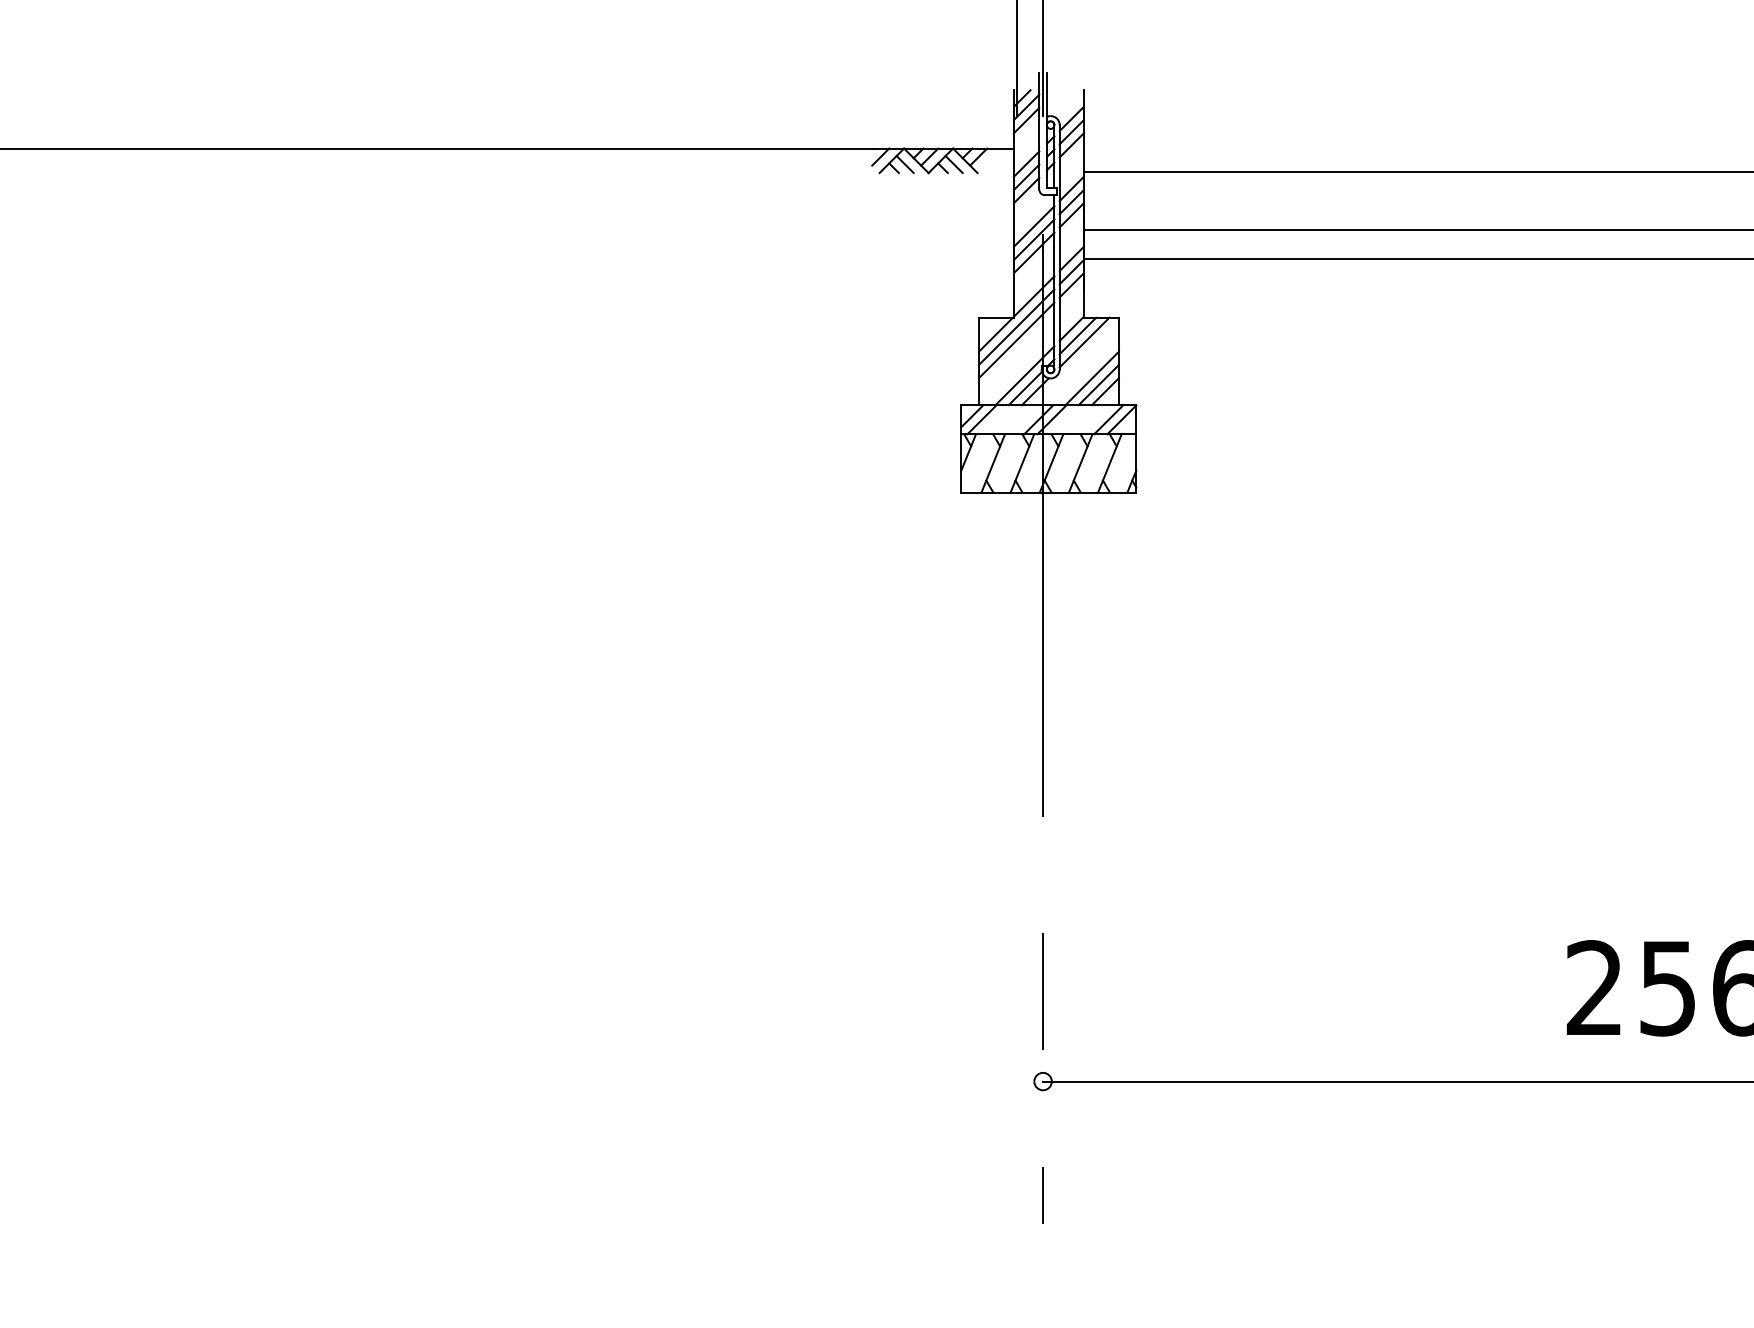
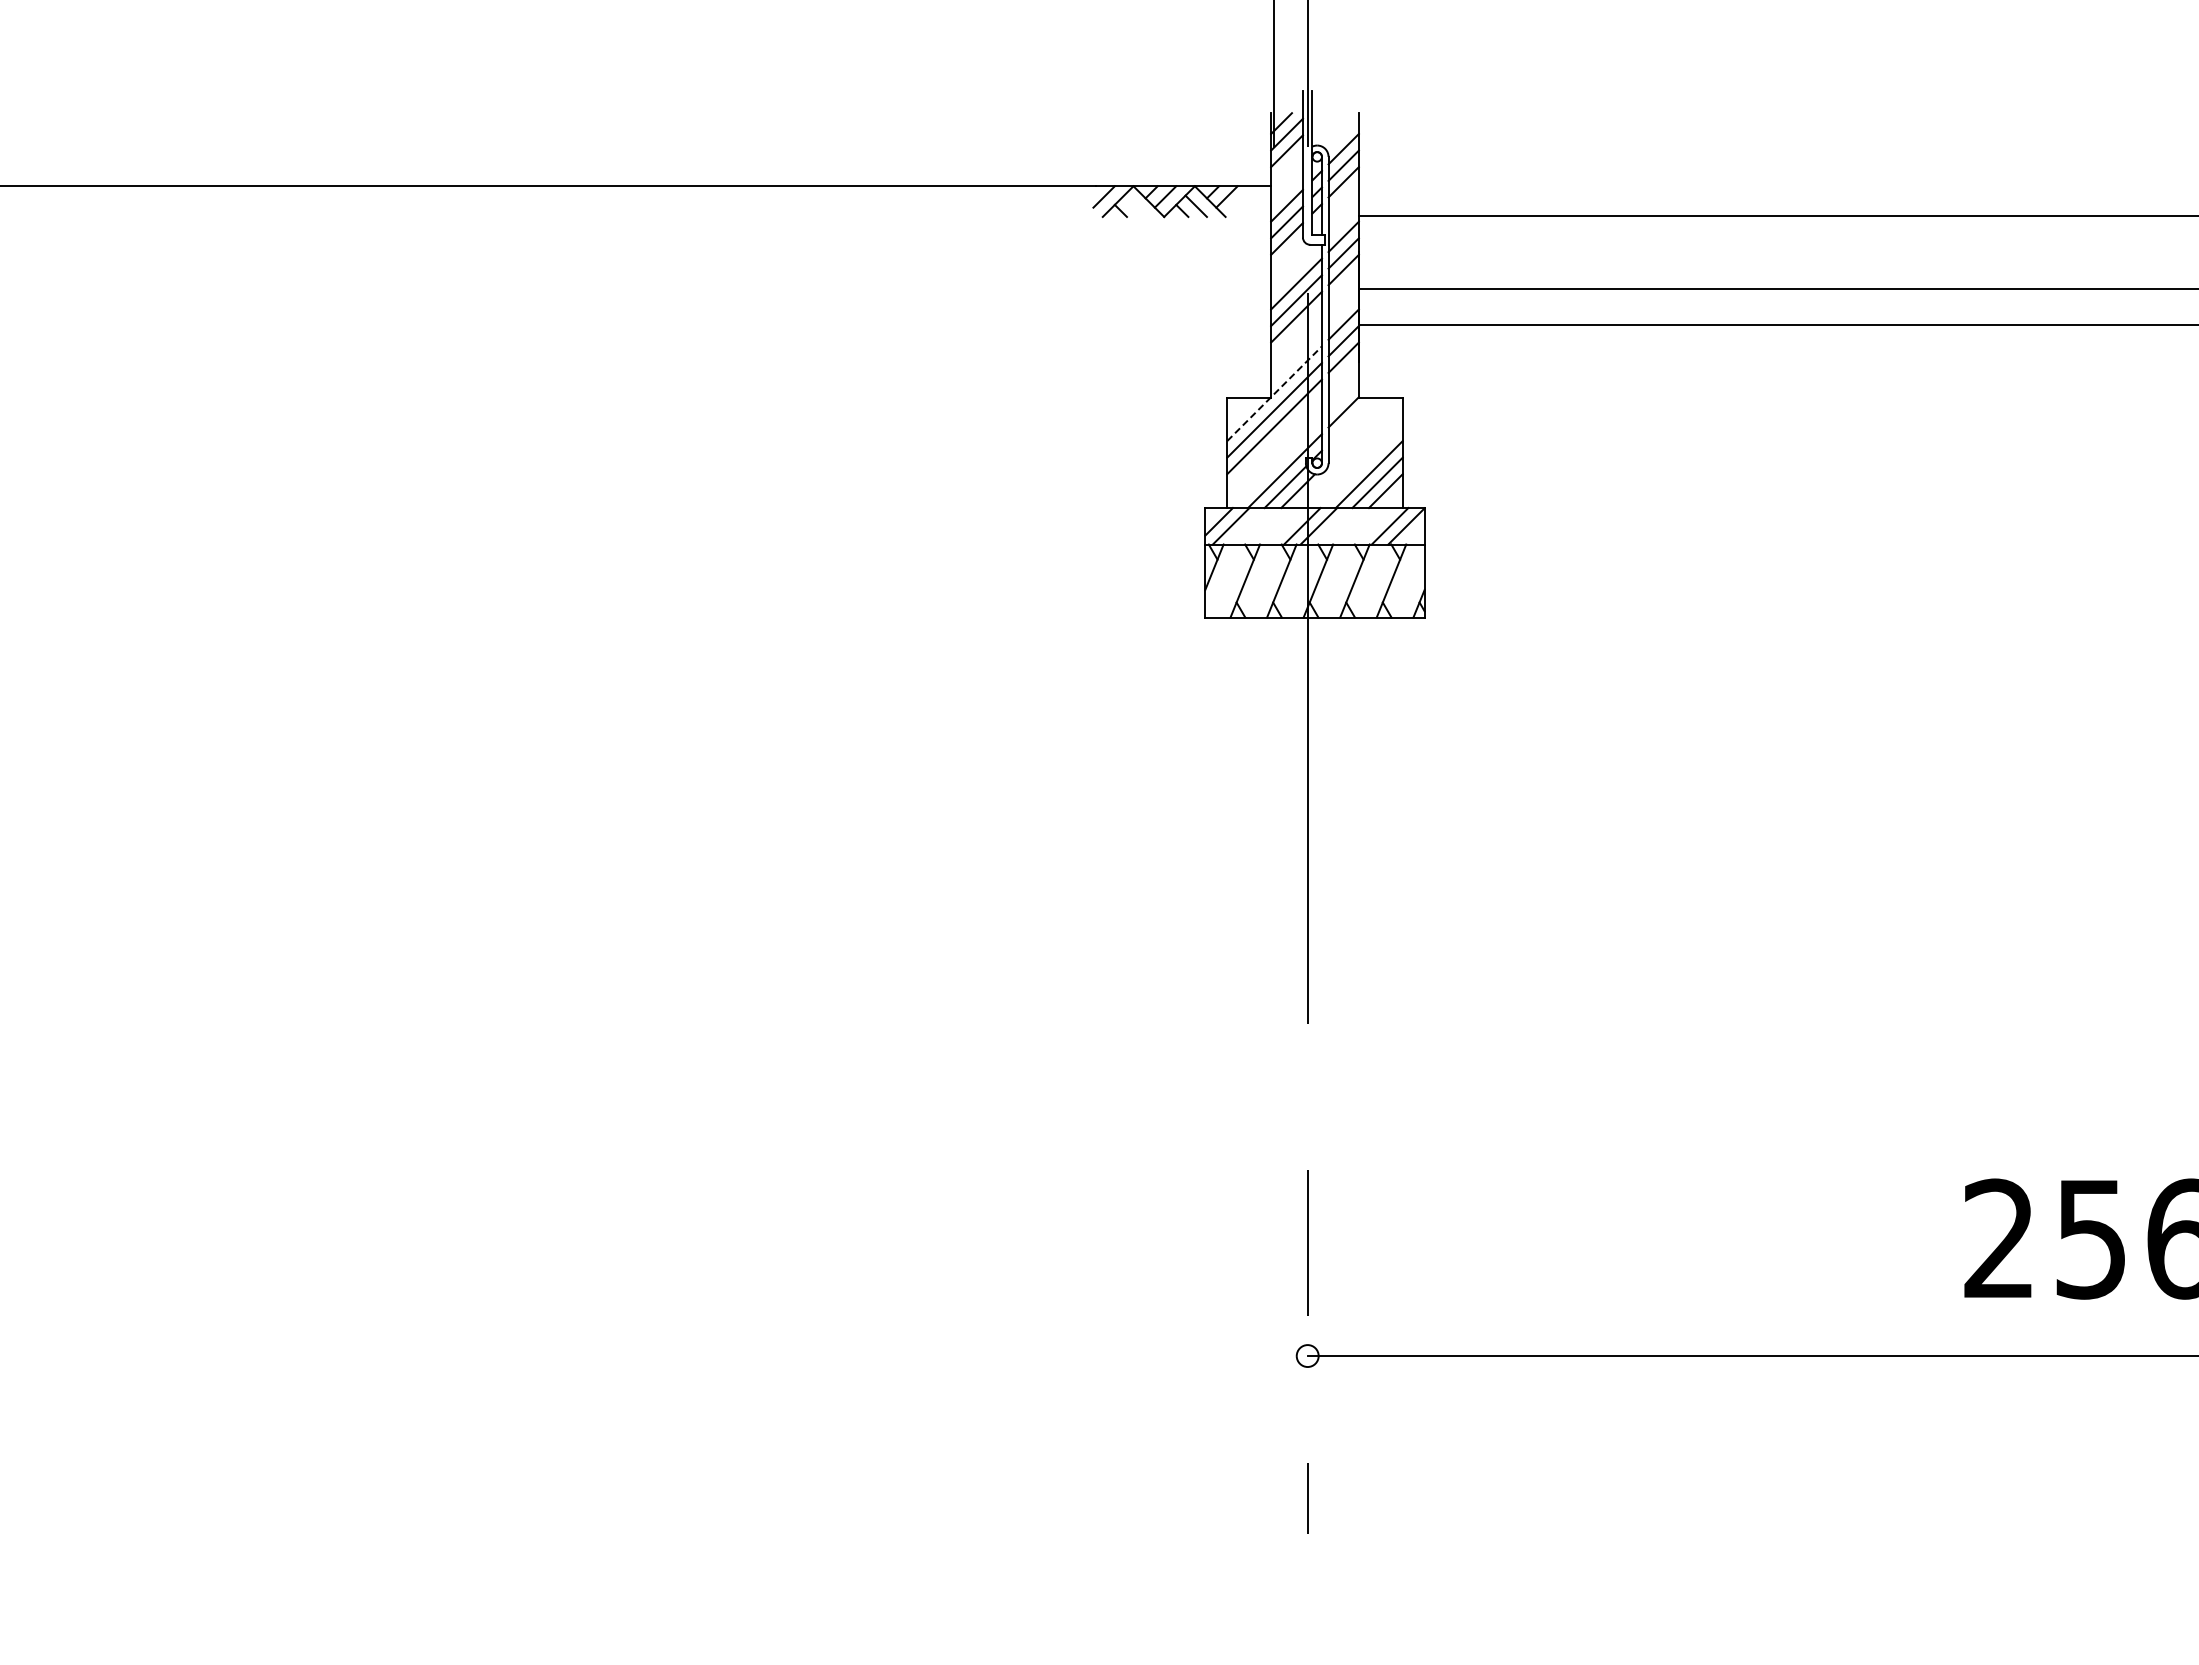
line: (904, 163) -> (1134, 205), removed
line: (1016, 313) -> (1274, 393), solid -> dashed
line: (1077, 336) -> (1351, 421), removed
line: (1084, 342) -> (1359, 429), removed

